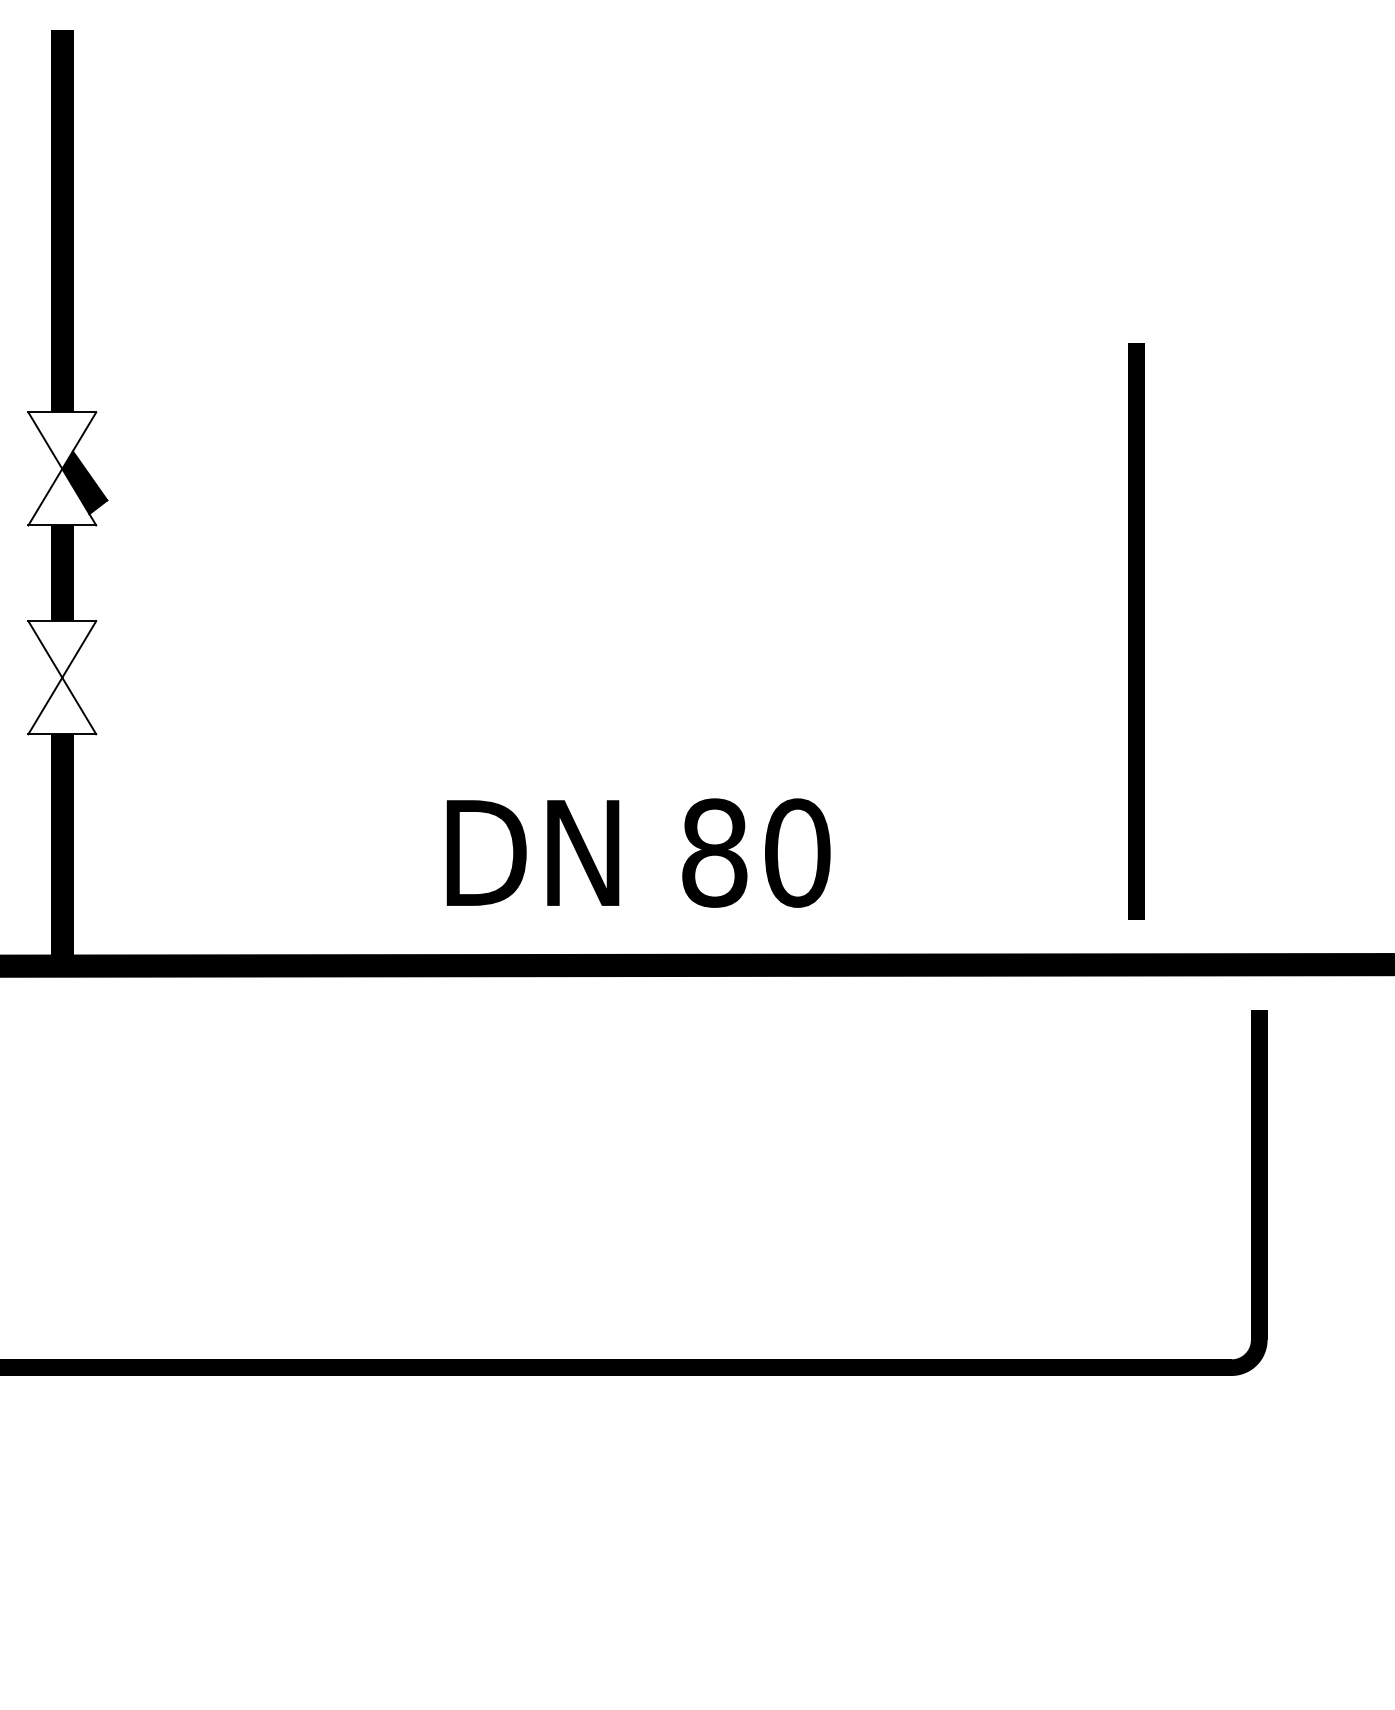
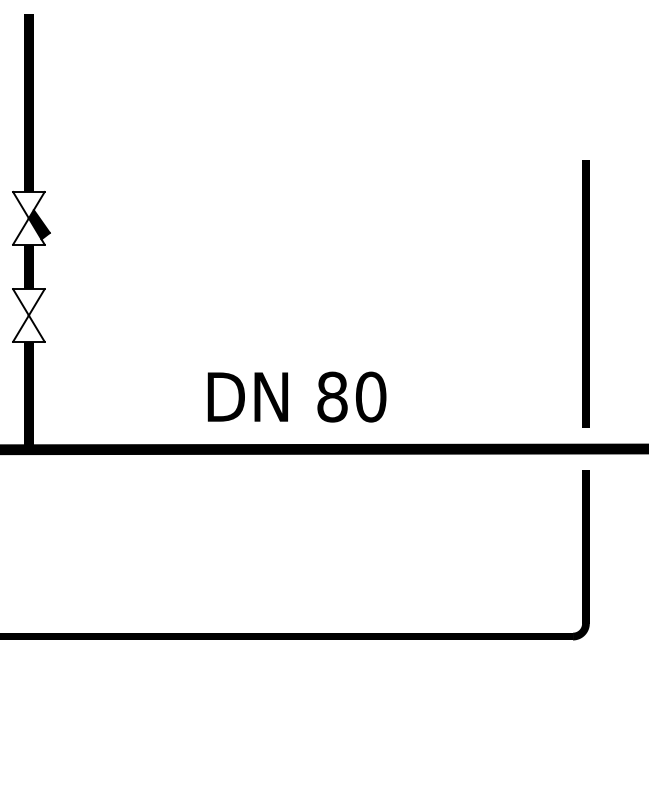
line: (1135, 630) -> (585, 293), moved

